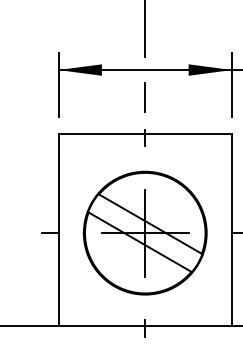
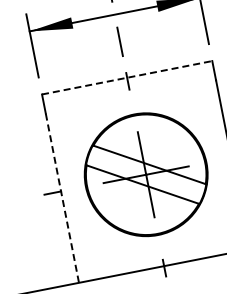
line: (145, 134) -> (127, 77), solid -> dashed
line: (58, 240) -> (62, 198), solid -> dashed

